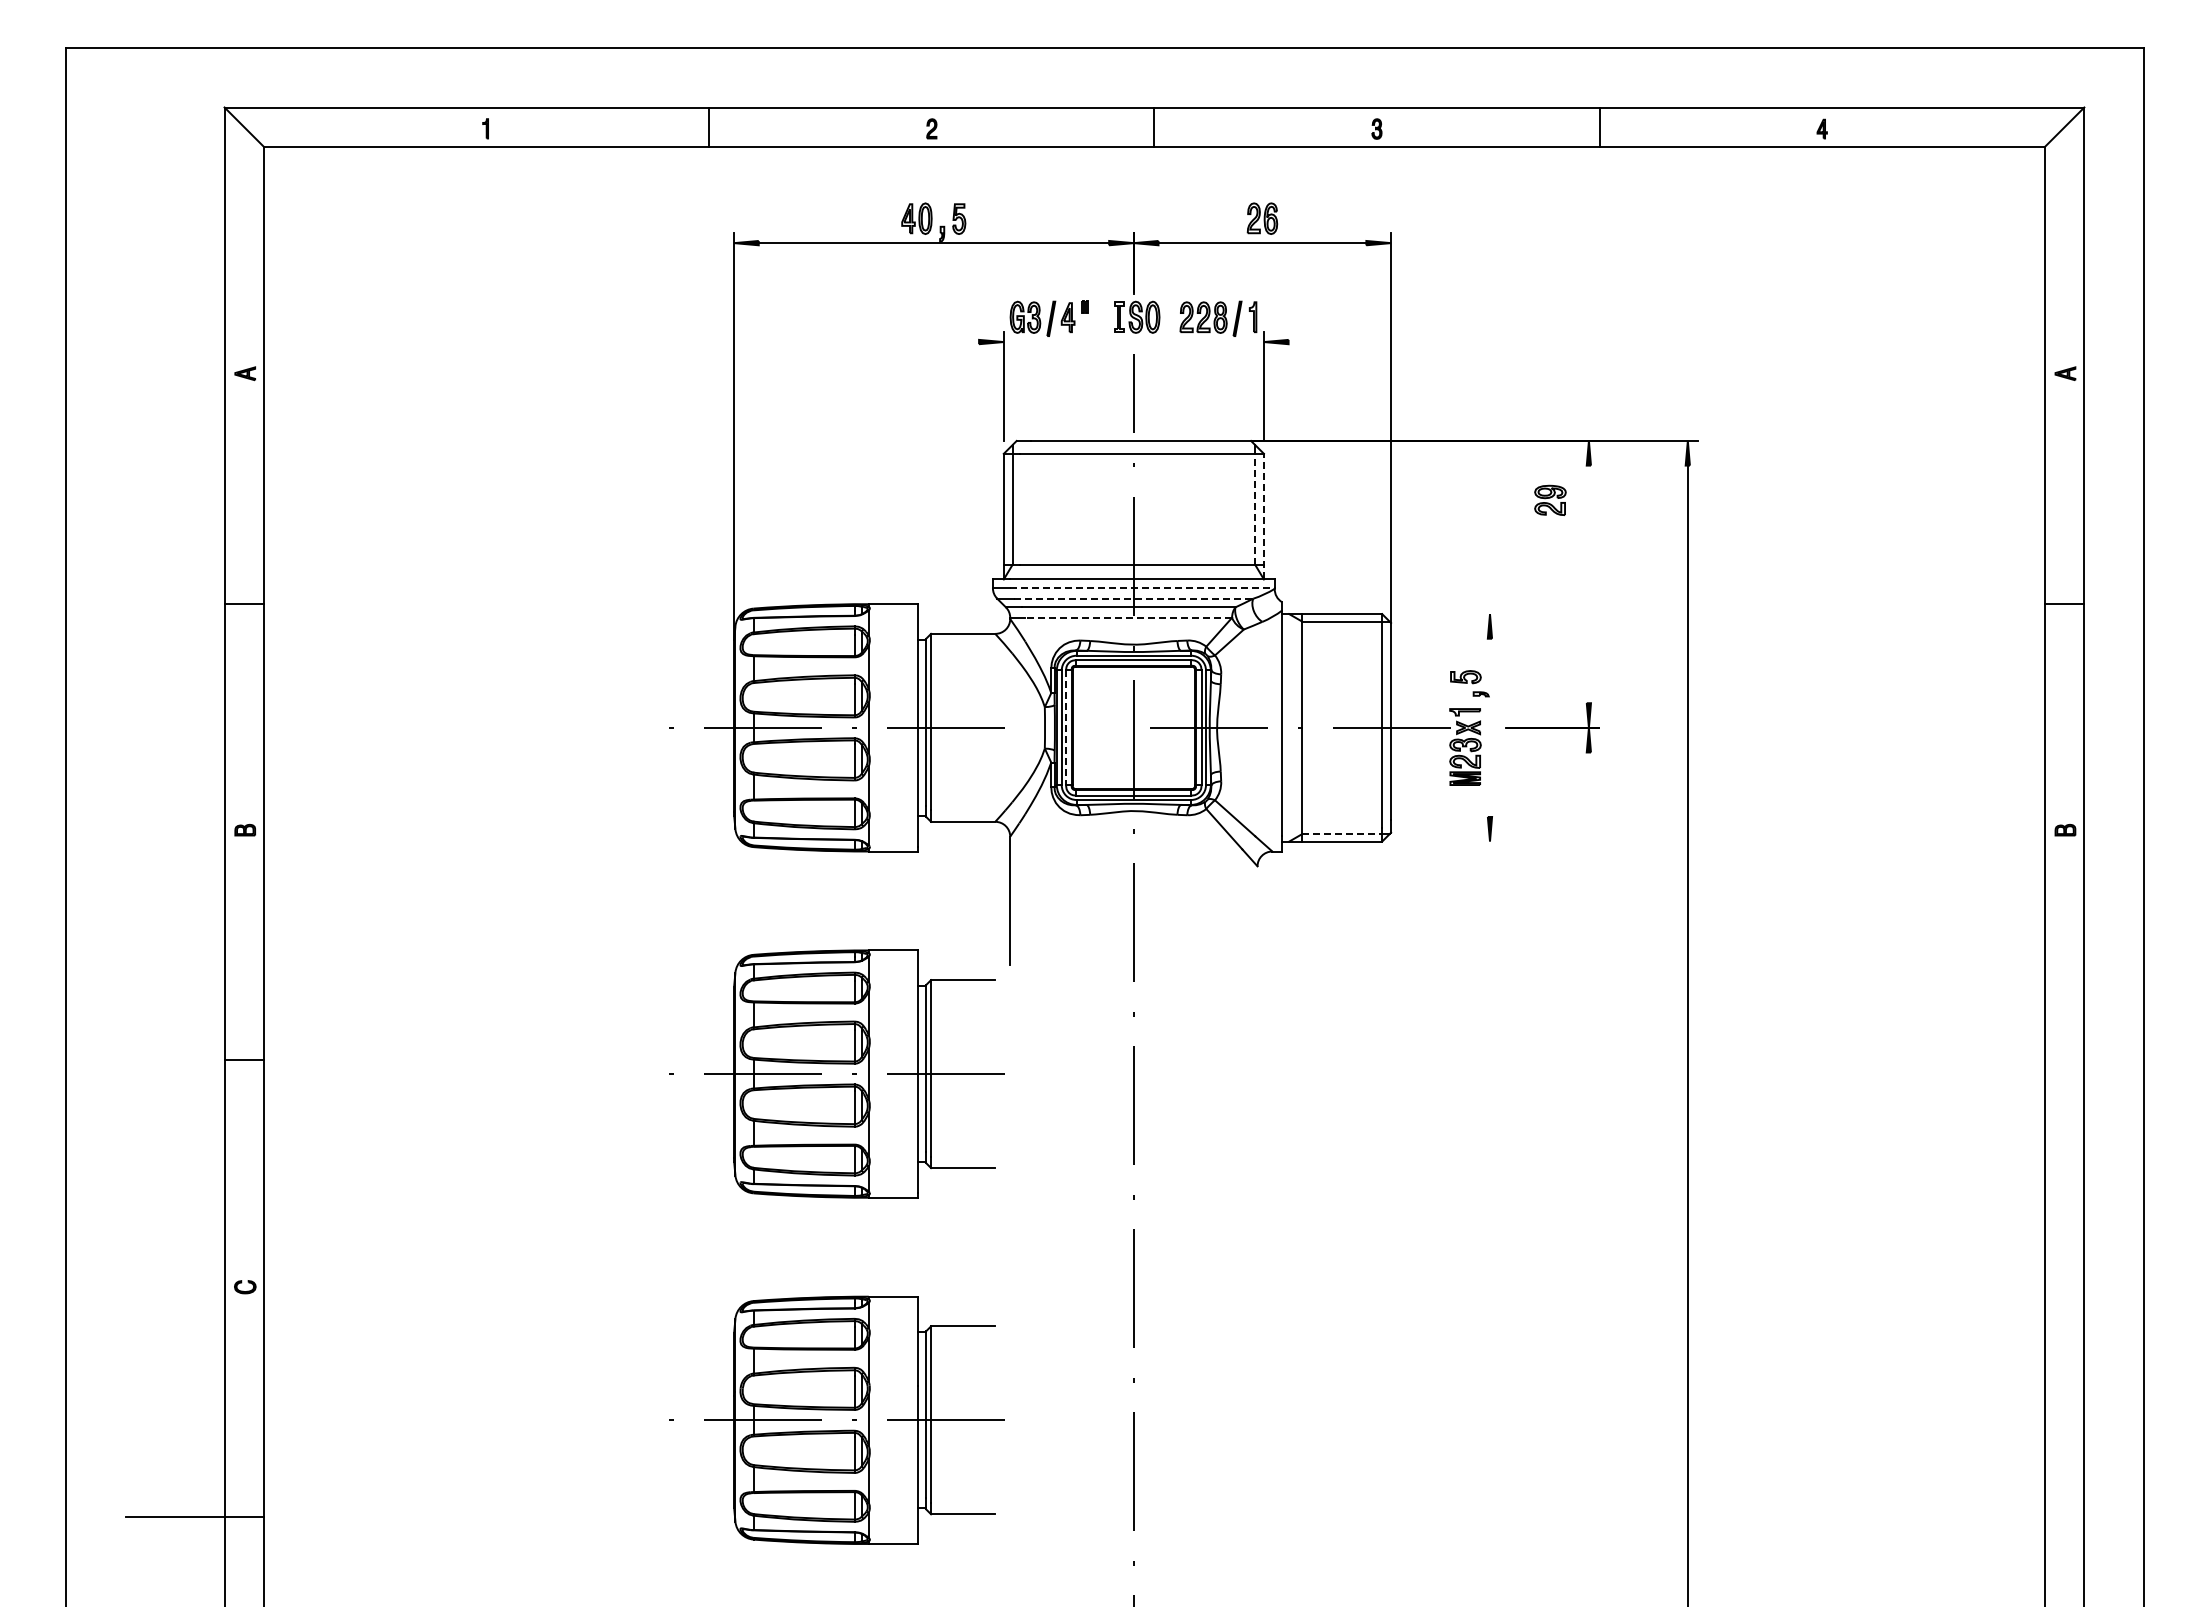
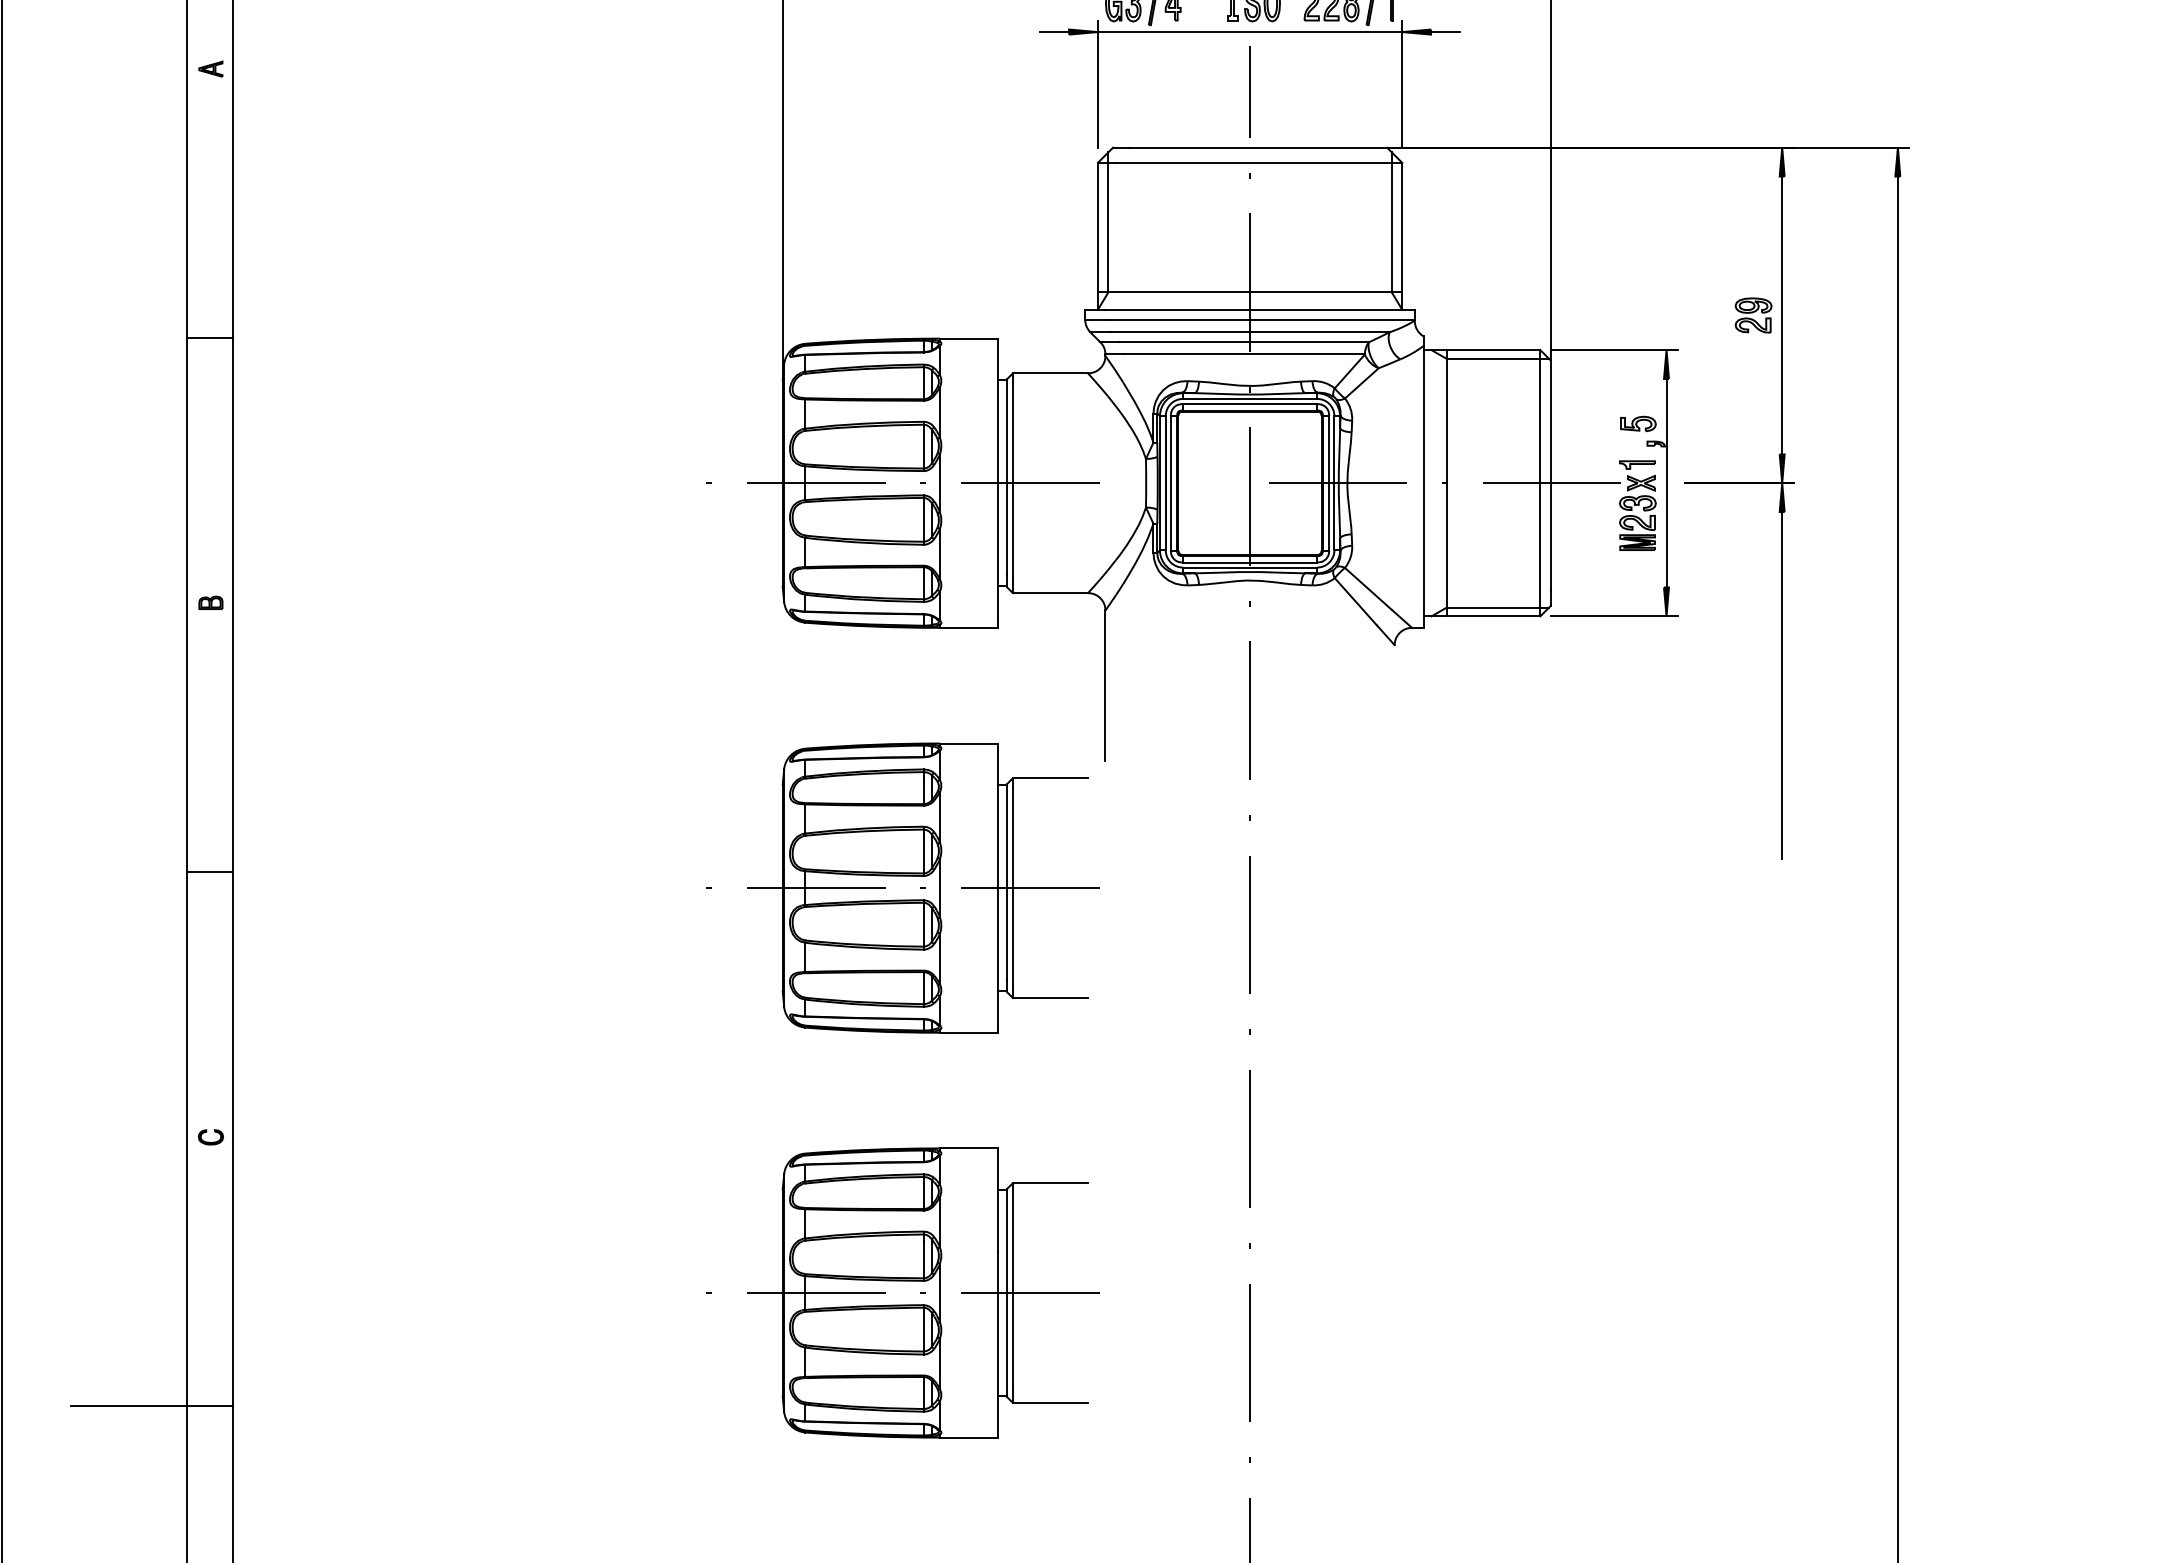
line: (966, 342) -> (1054, 32), added
line: (1133, 342) -> (1249, 32), added
line: (1300, 342) -> (1444, 32), added
part: (1550, 499) -> (1753, 314), moved
line: (1255, 508) -> (1392, 226), dashed -> solid
line: (1263, 516) -> (1401, 236), dashed -> solid
line: (1588, 584) -> (1781, 315), added
line: (1142, 588) -> (1260, 320), dashed -> solid
line: (1133, 598) -> (1249, 331), dashed -> solid
line: (1445, 614) -> (1614, 350), added
line: (1128, 617) -> (1243, 354), dashed -> solid
line: (1066, 727) -> (1171, 482), dashed -> solid
line: (1490, 727) -> (1667, 482), added
line: (1342, 834) -> (1494, 607), dashed -> solid
line: (1445, 841) -> (1614, 616), added
line: (1588, 900) -> (1781, 685), added

